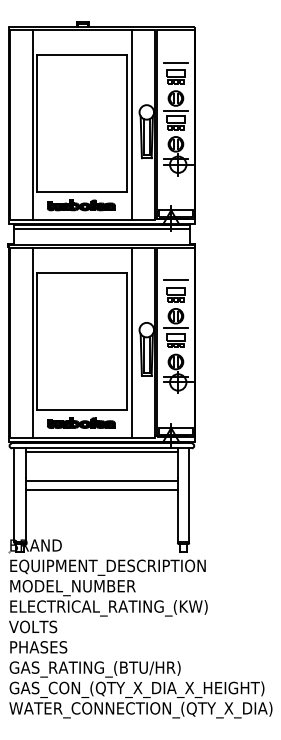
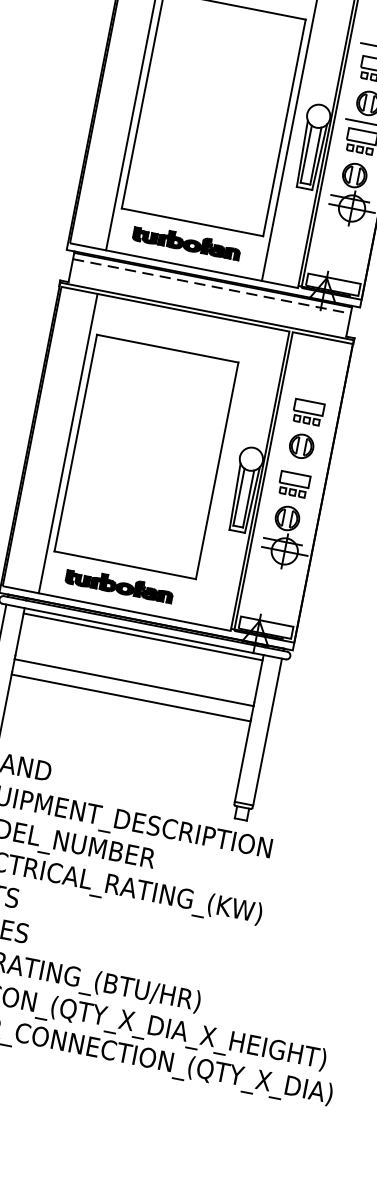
line: (102, 229) -> (212, 287), solid -> dashed
line: (175, 280) -> (311, 389), removed
line: (175, 328) -> (297, 465), removed
line: (131, 342) -> (223, 474), removed

